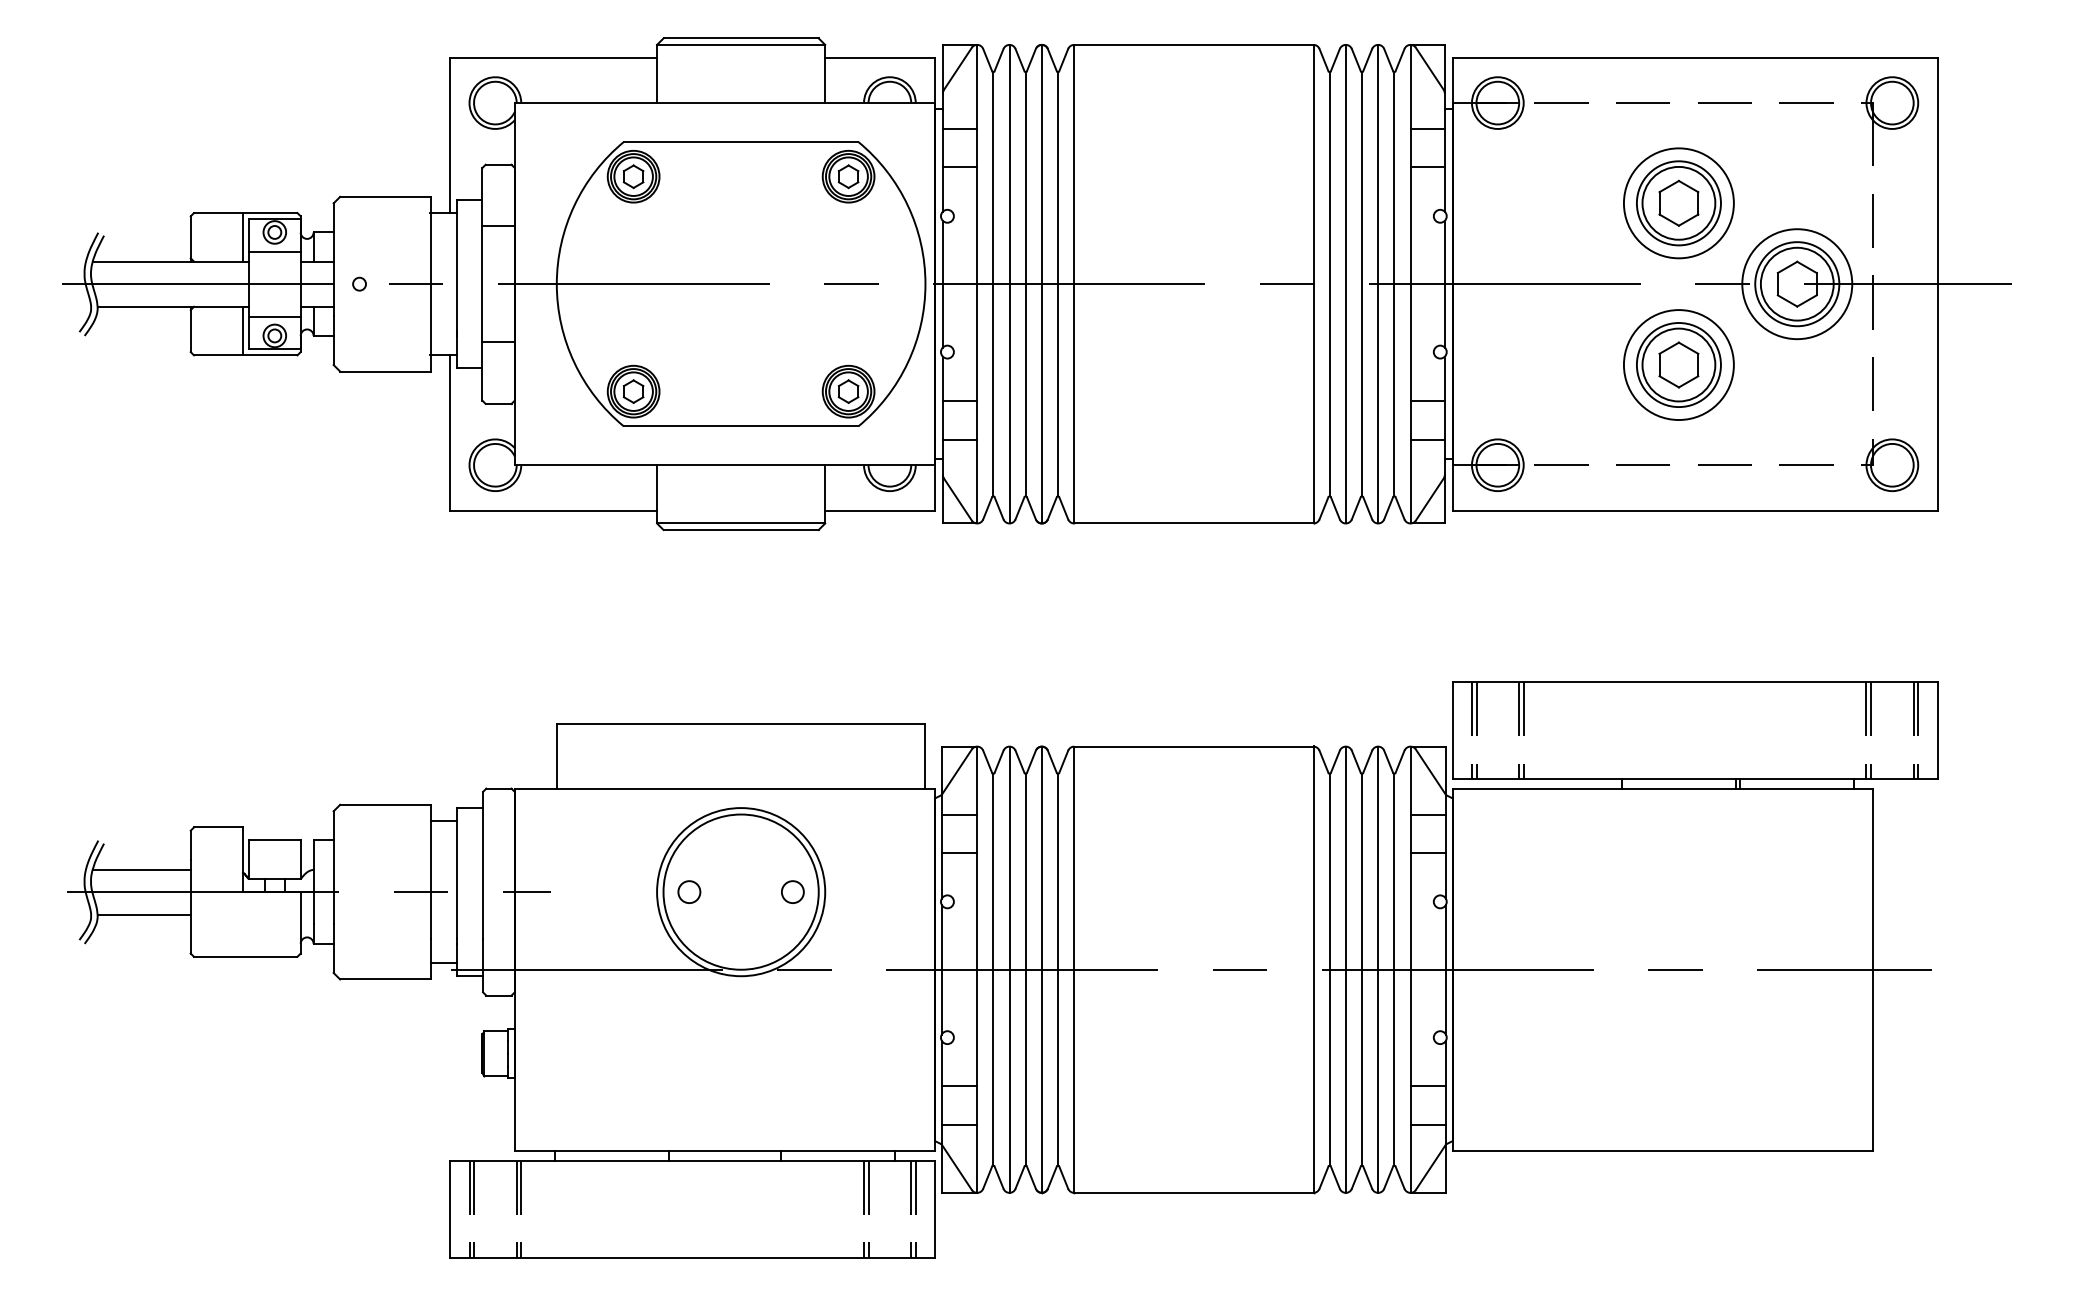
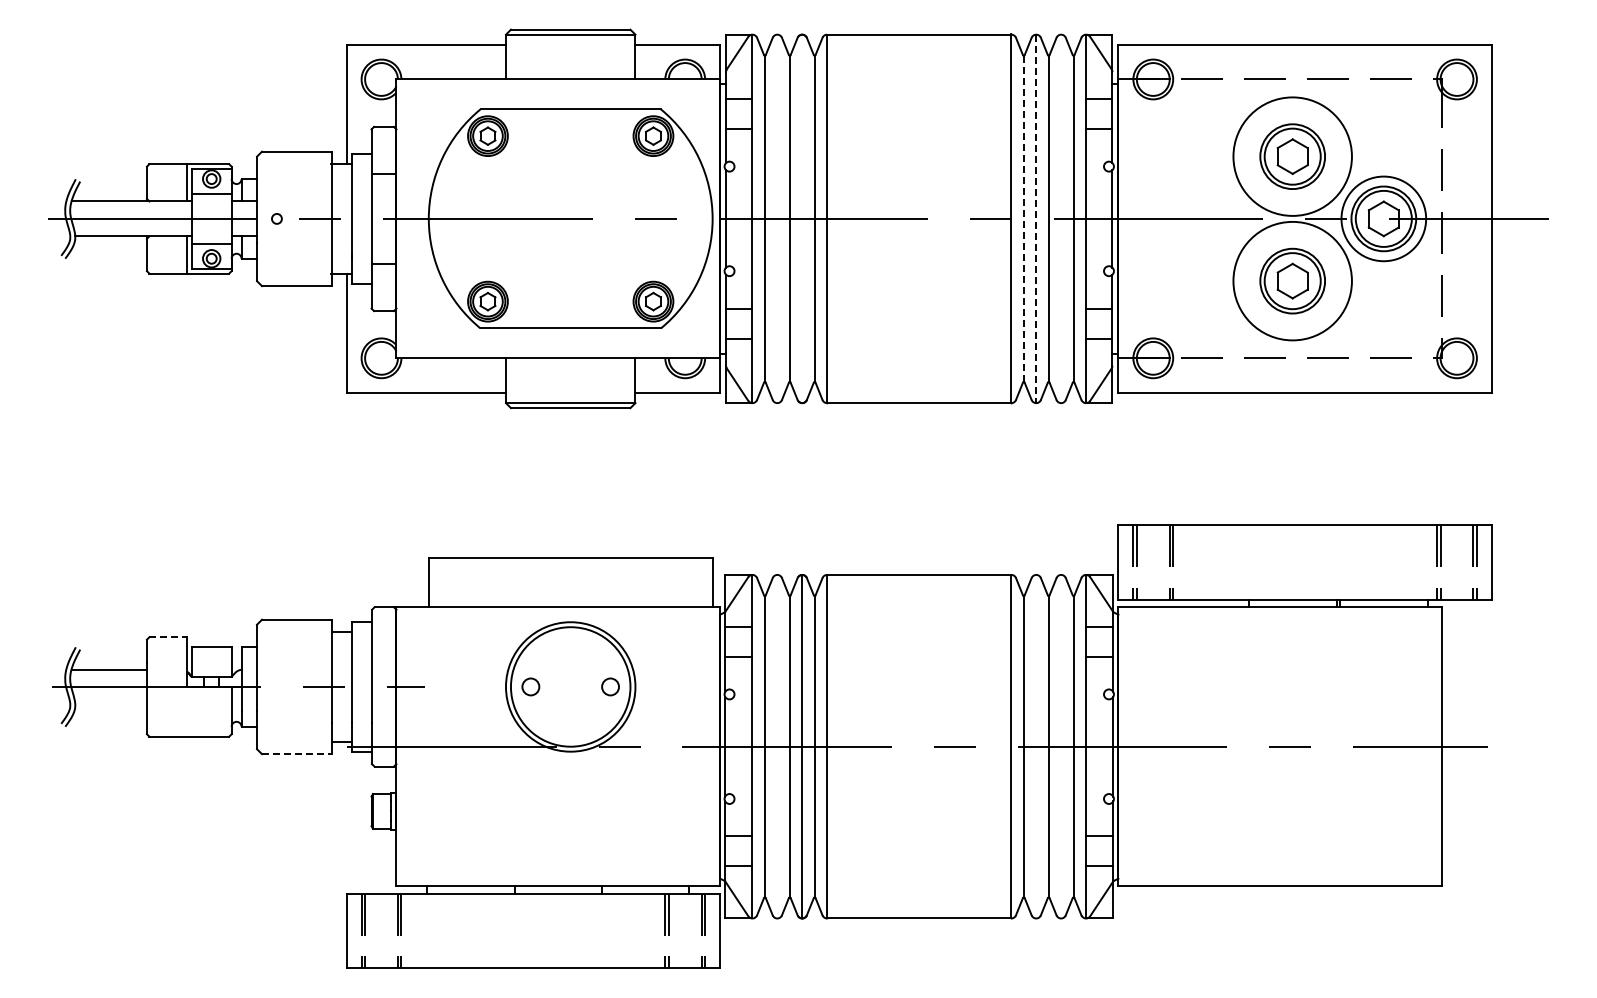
circle: (1678, 203) -> (1292, 156), size x1.4
line: (1009, 283) -> (777, 218), removed
line: (1042, 283) -> (802, 218), removed
line: (1378, 283) -> (1061, 218), removed
line: (1329, 284) -> (1023, 219), solid -> dashed
line: (1346, 284) -> (1036, 219), solid -> dashed
circle: (1678, 364) -> (1292, 280), size x1.4
line: (218, 827) -> (168, 637), solid -> dashed
line: (143, 914) -> (110, 704), removed
line: (1009, 969) -> (777, 746), removed
line: (1346, 969) -> (1036, 746), removed
line: (1378, 969) -> (1061, 746), removed
line: (384, 979) -> (296, 754), solid -> dashed

